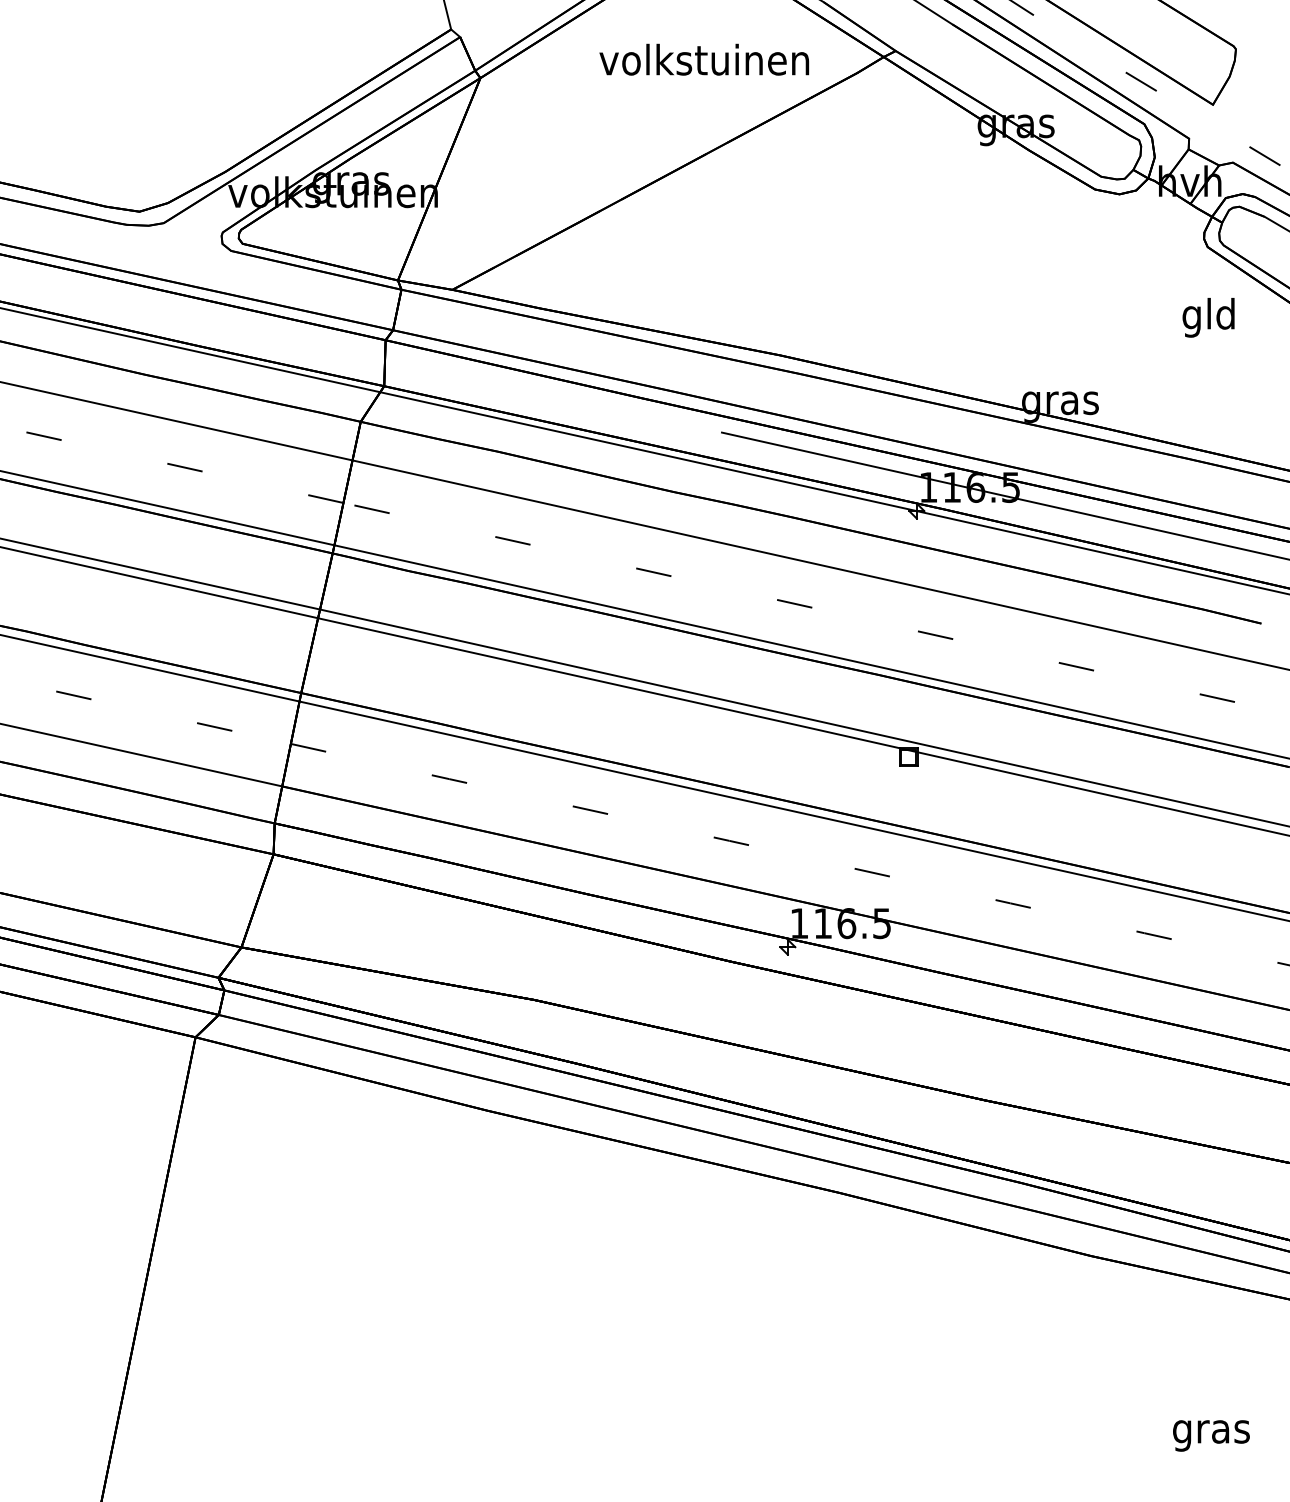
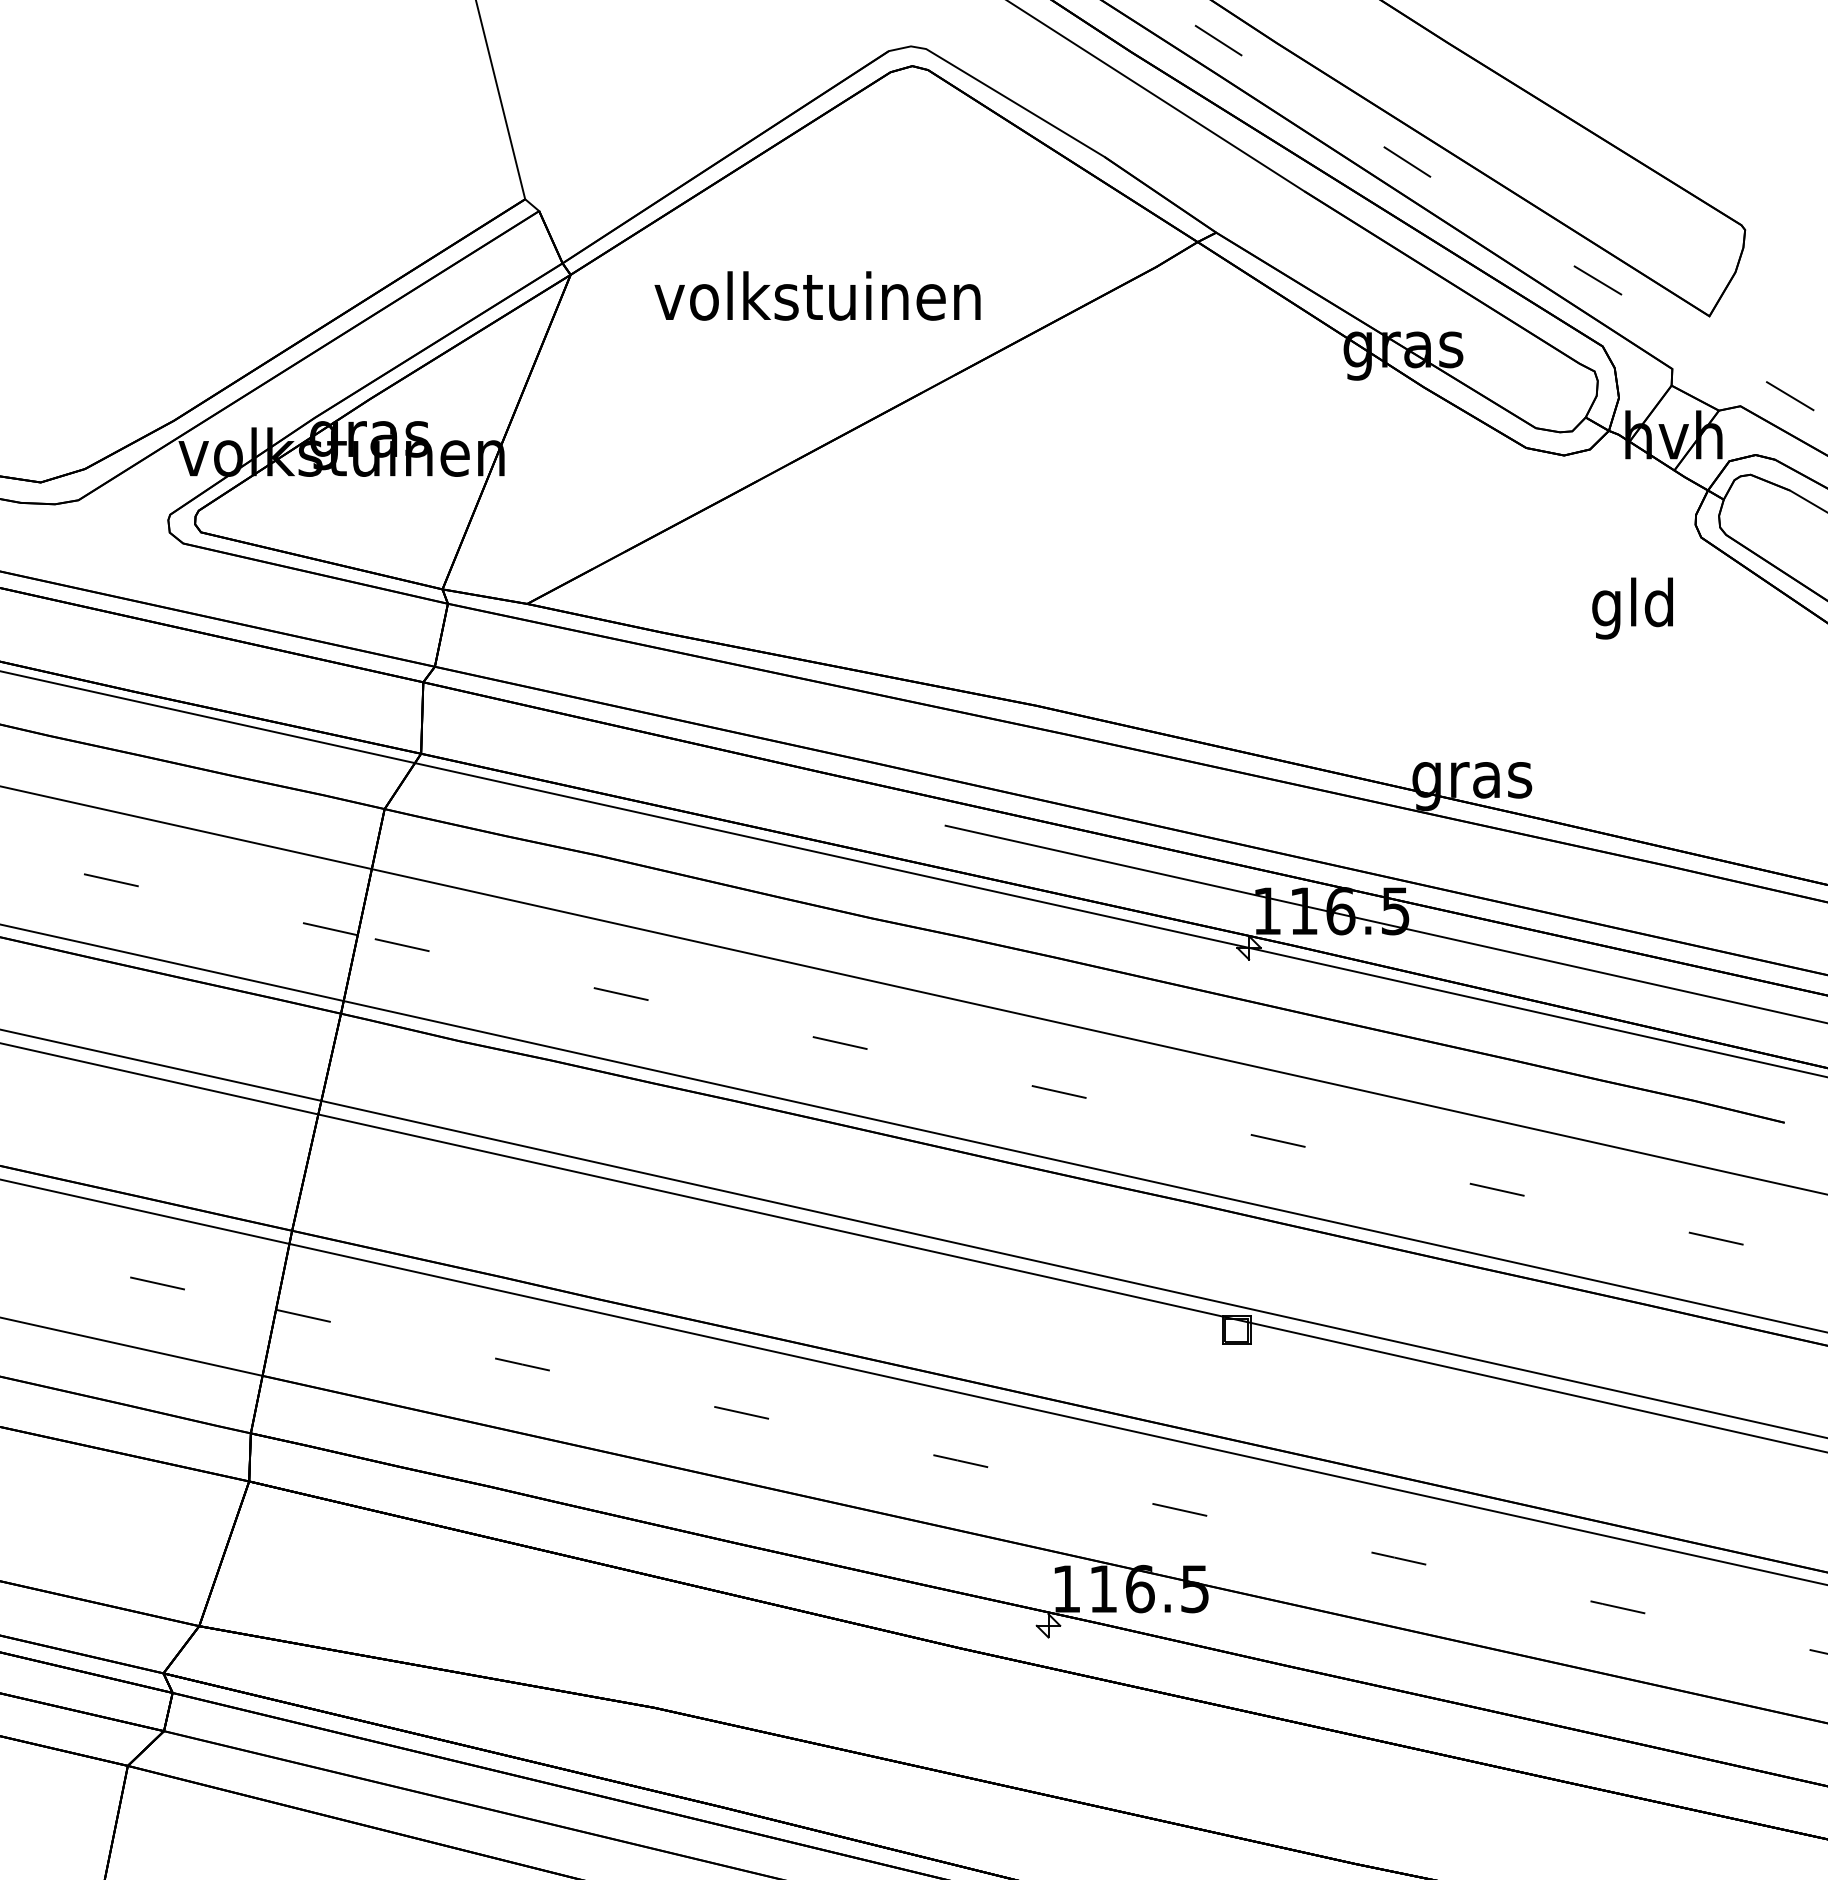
text: (704, 59) -> (817, 295), moved
text: (1208, 317) -> (1632, 608), moved

